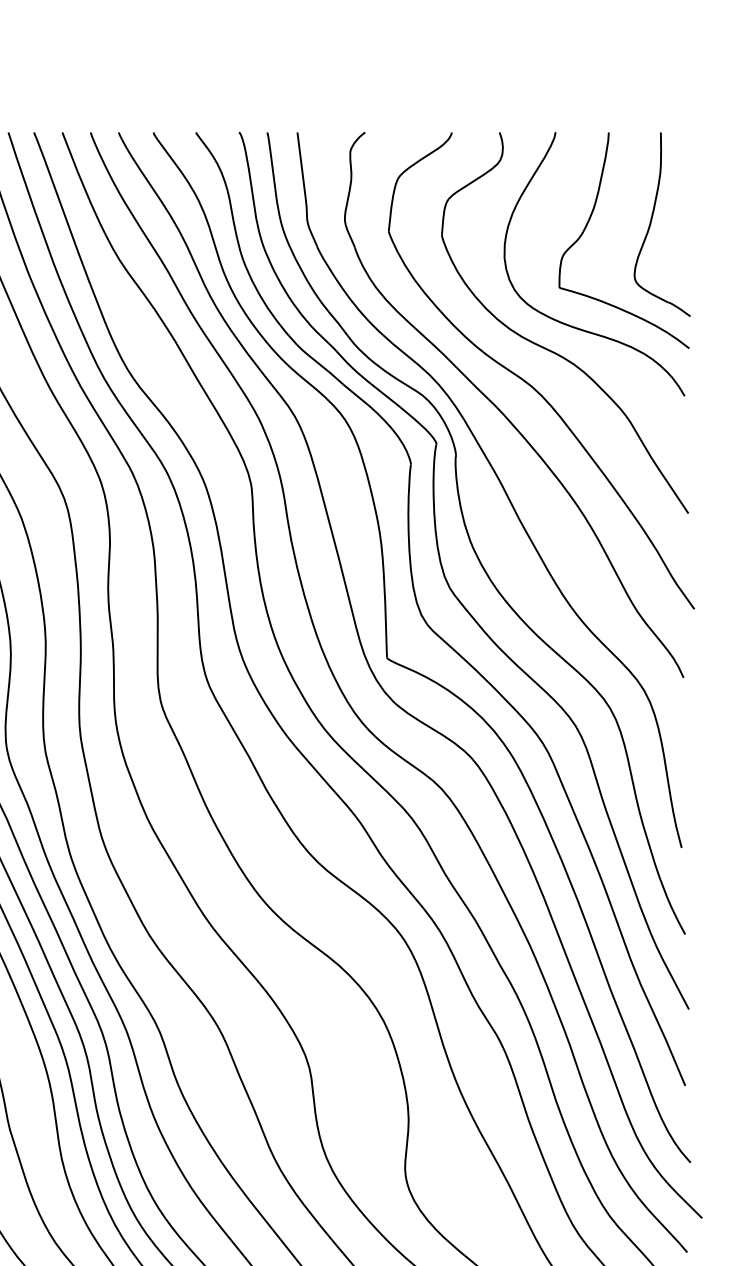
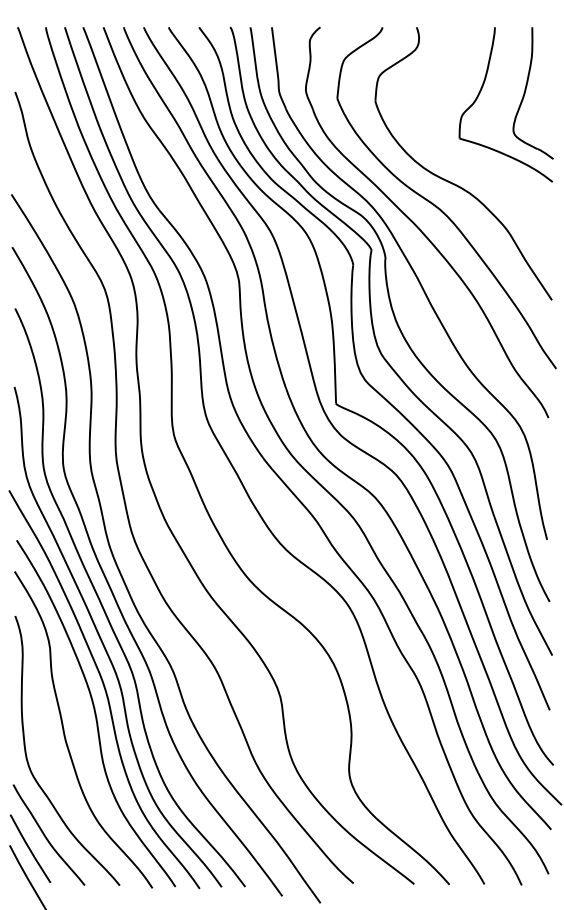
curve: (573, 325) -> (469, 165), removed

